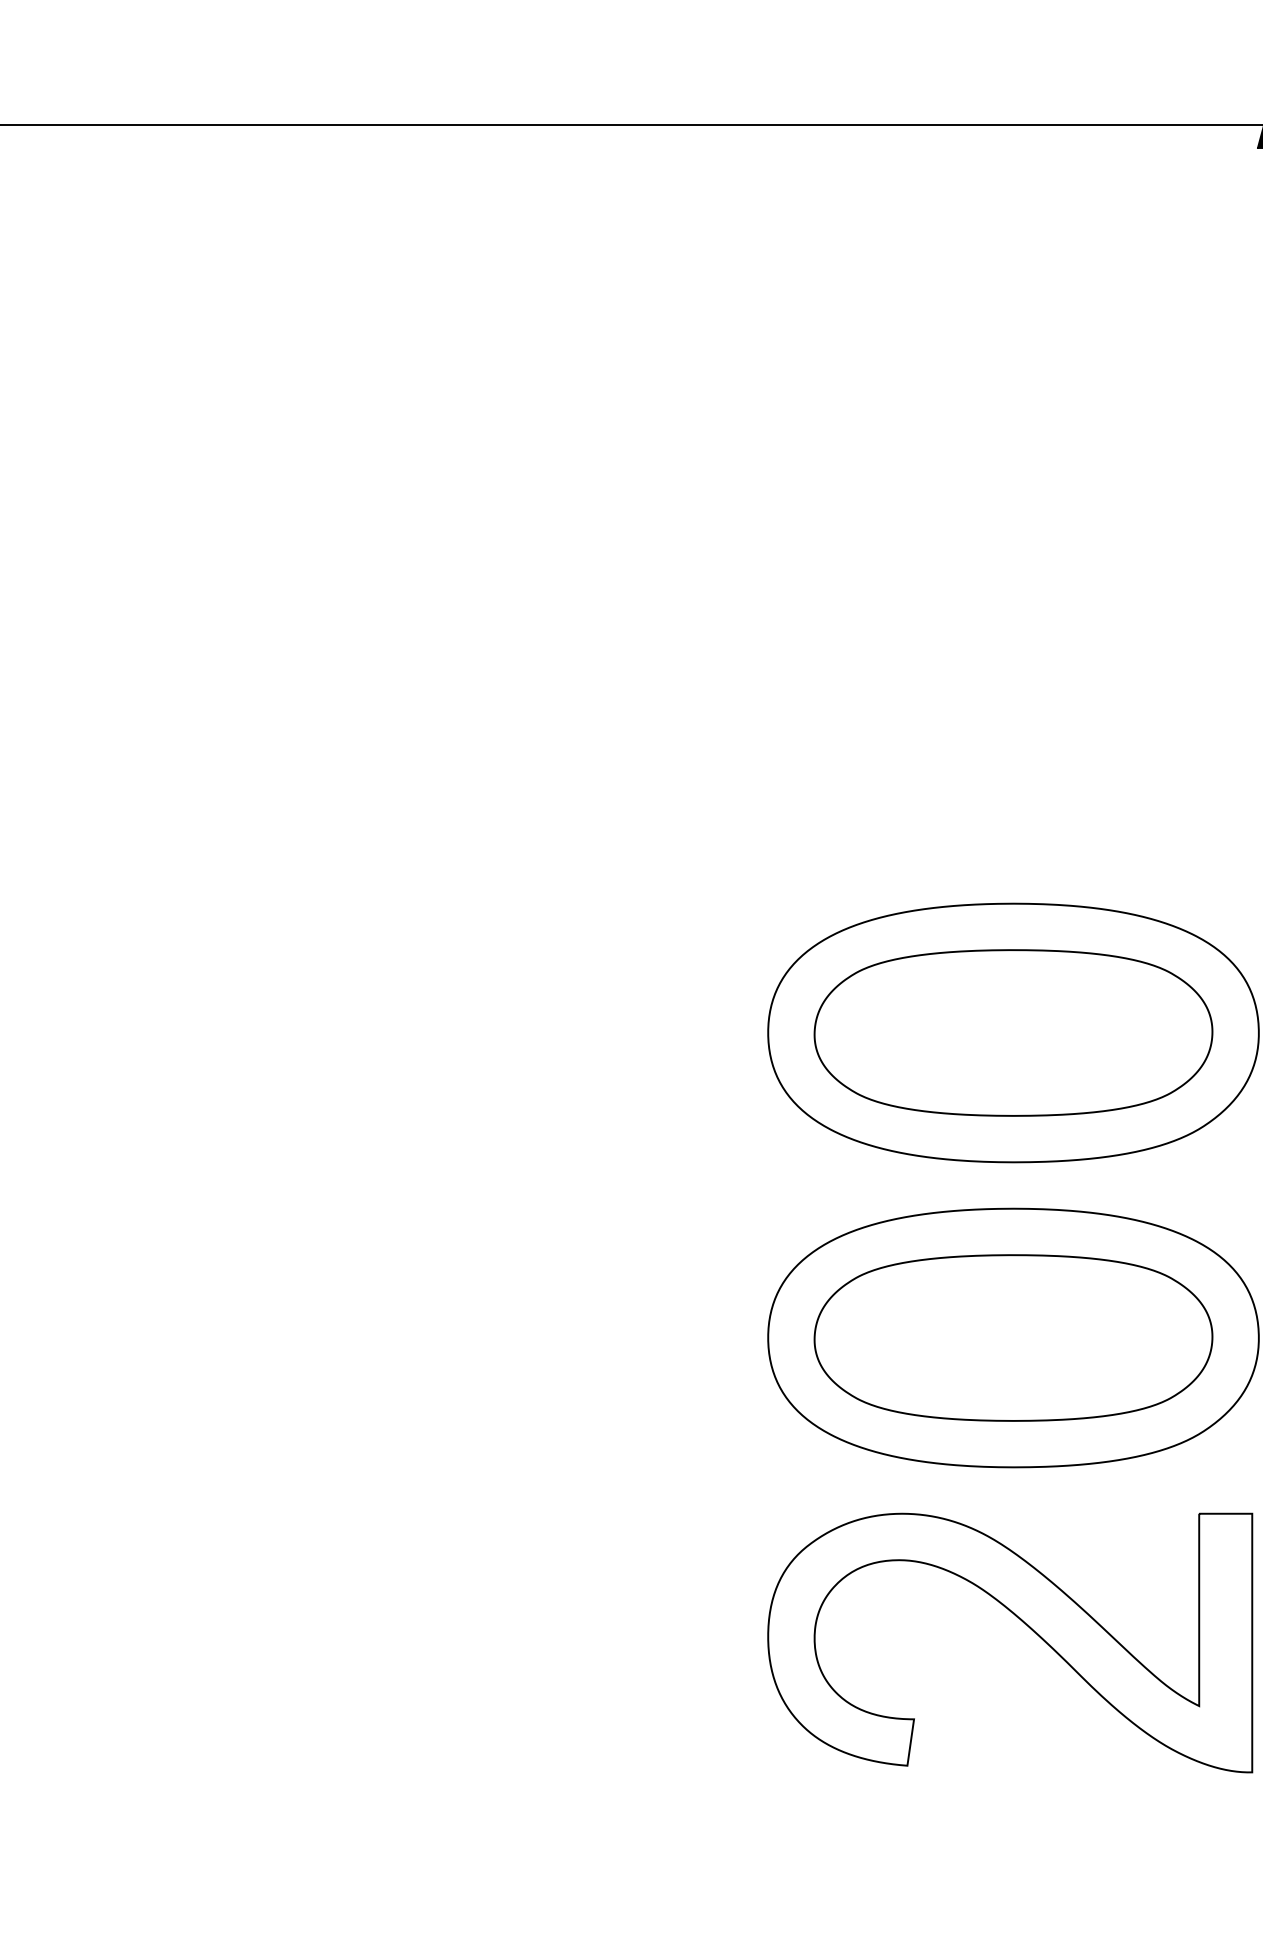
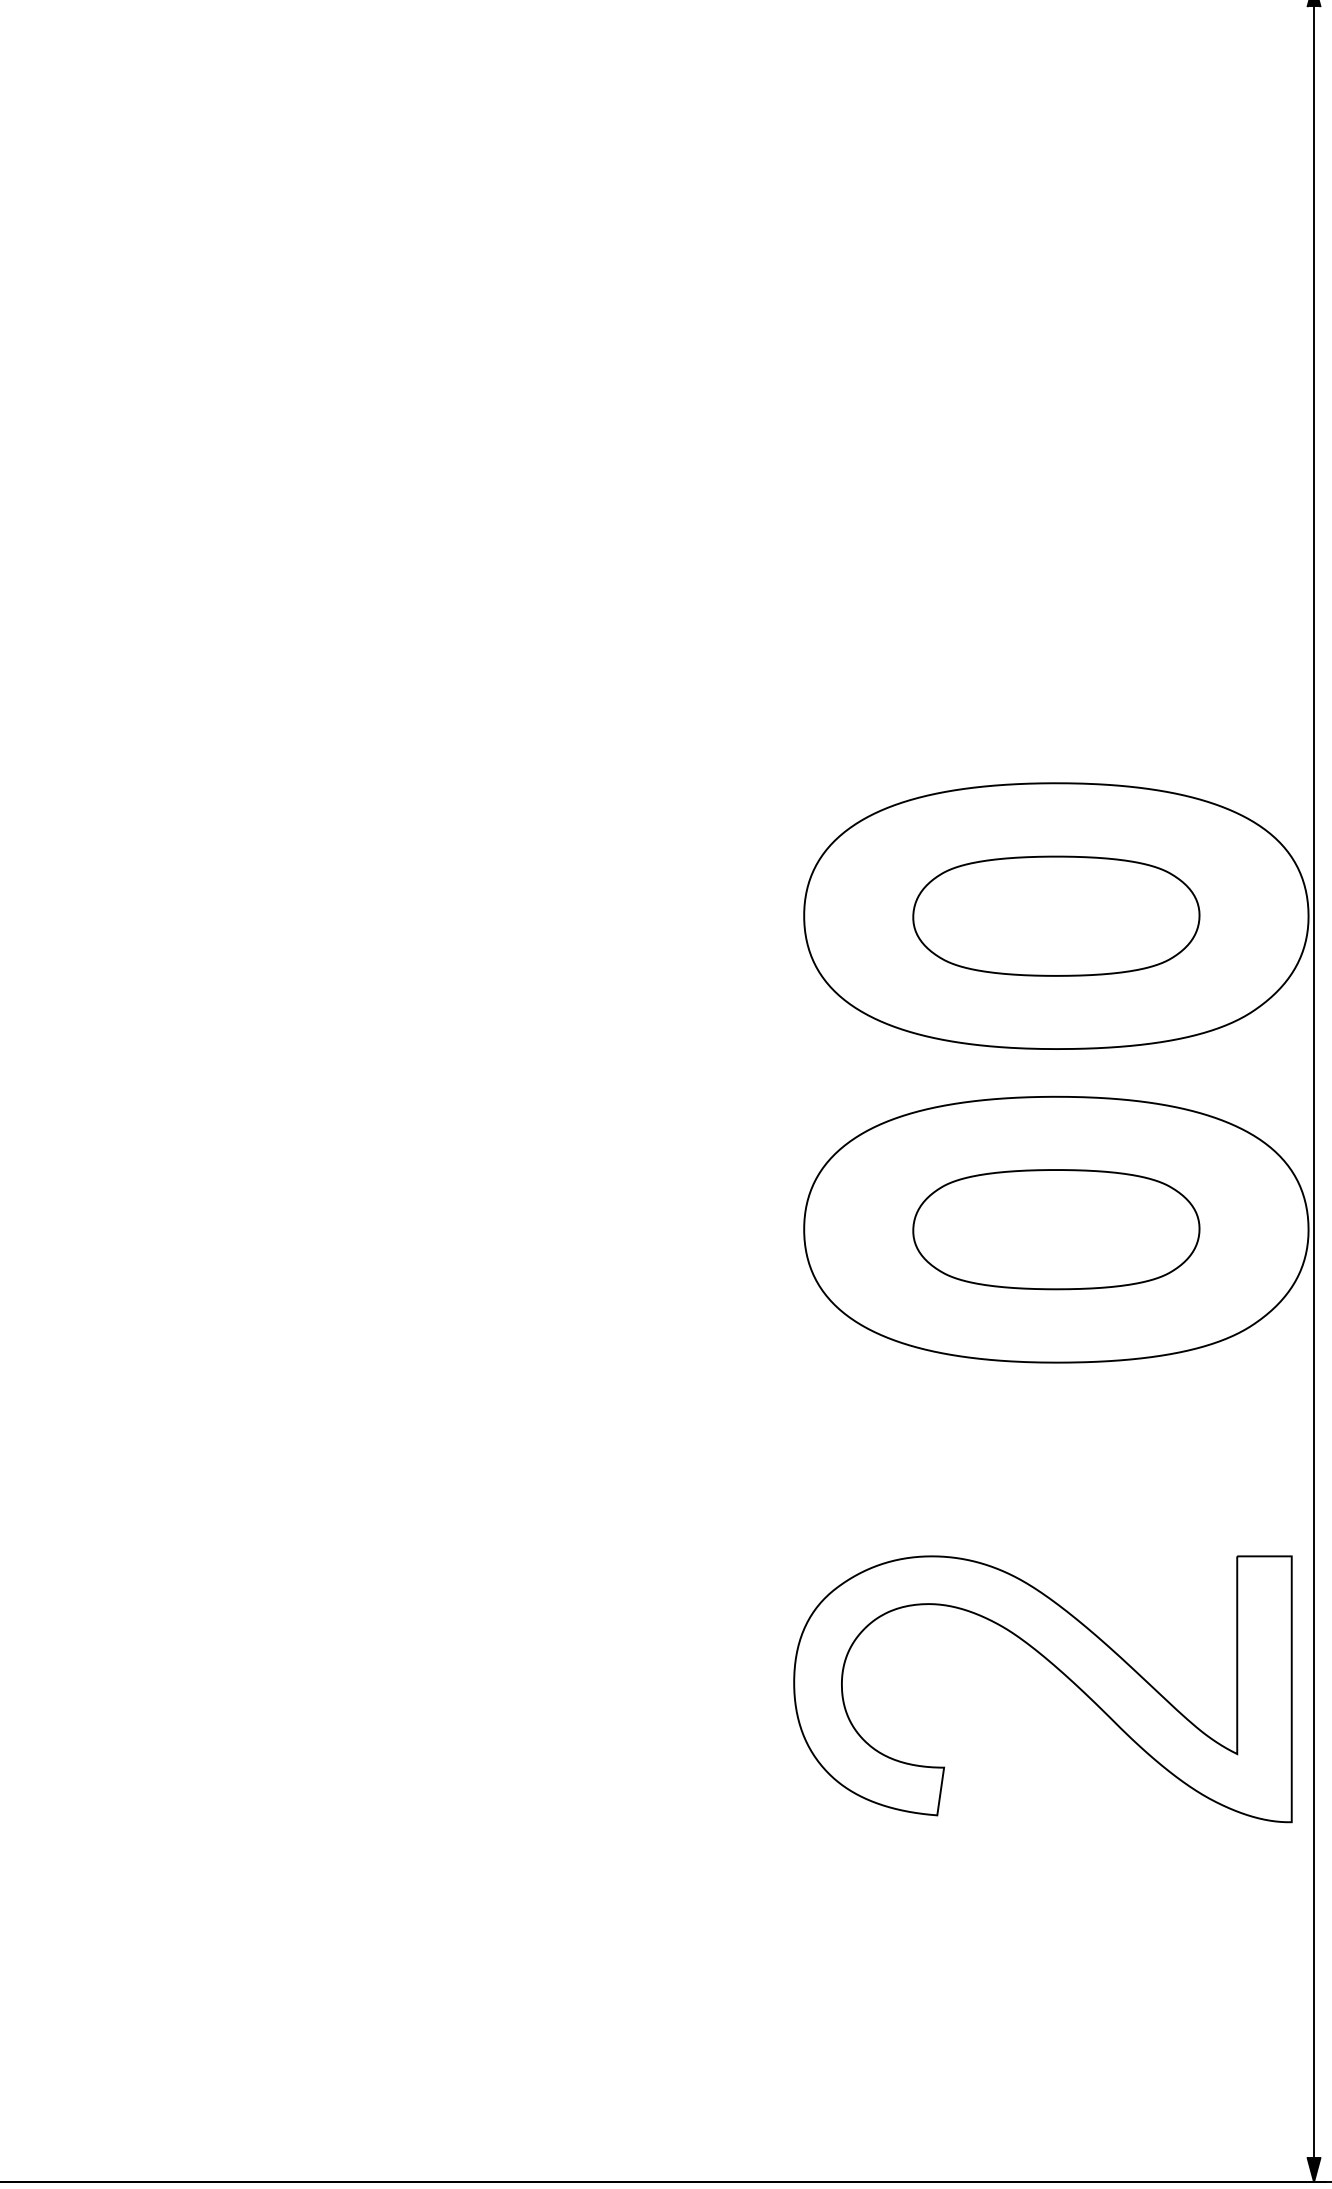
part: (1013, 1033) -> (1056, 916), size x0.7
part: (1013, 1337) -> (1056, 1229), size x0.7
part: (1026, 1625) -> (1059, 1671), moved

